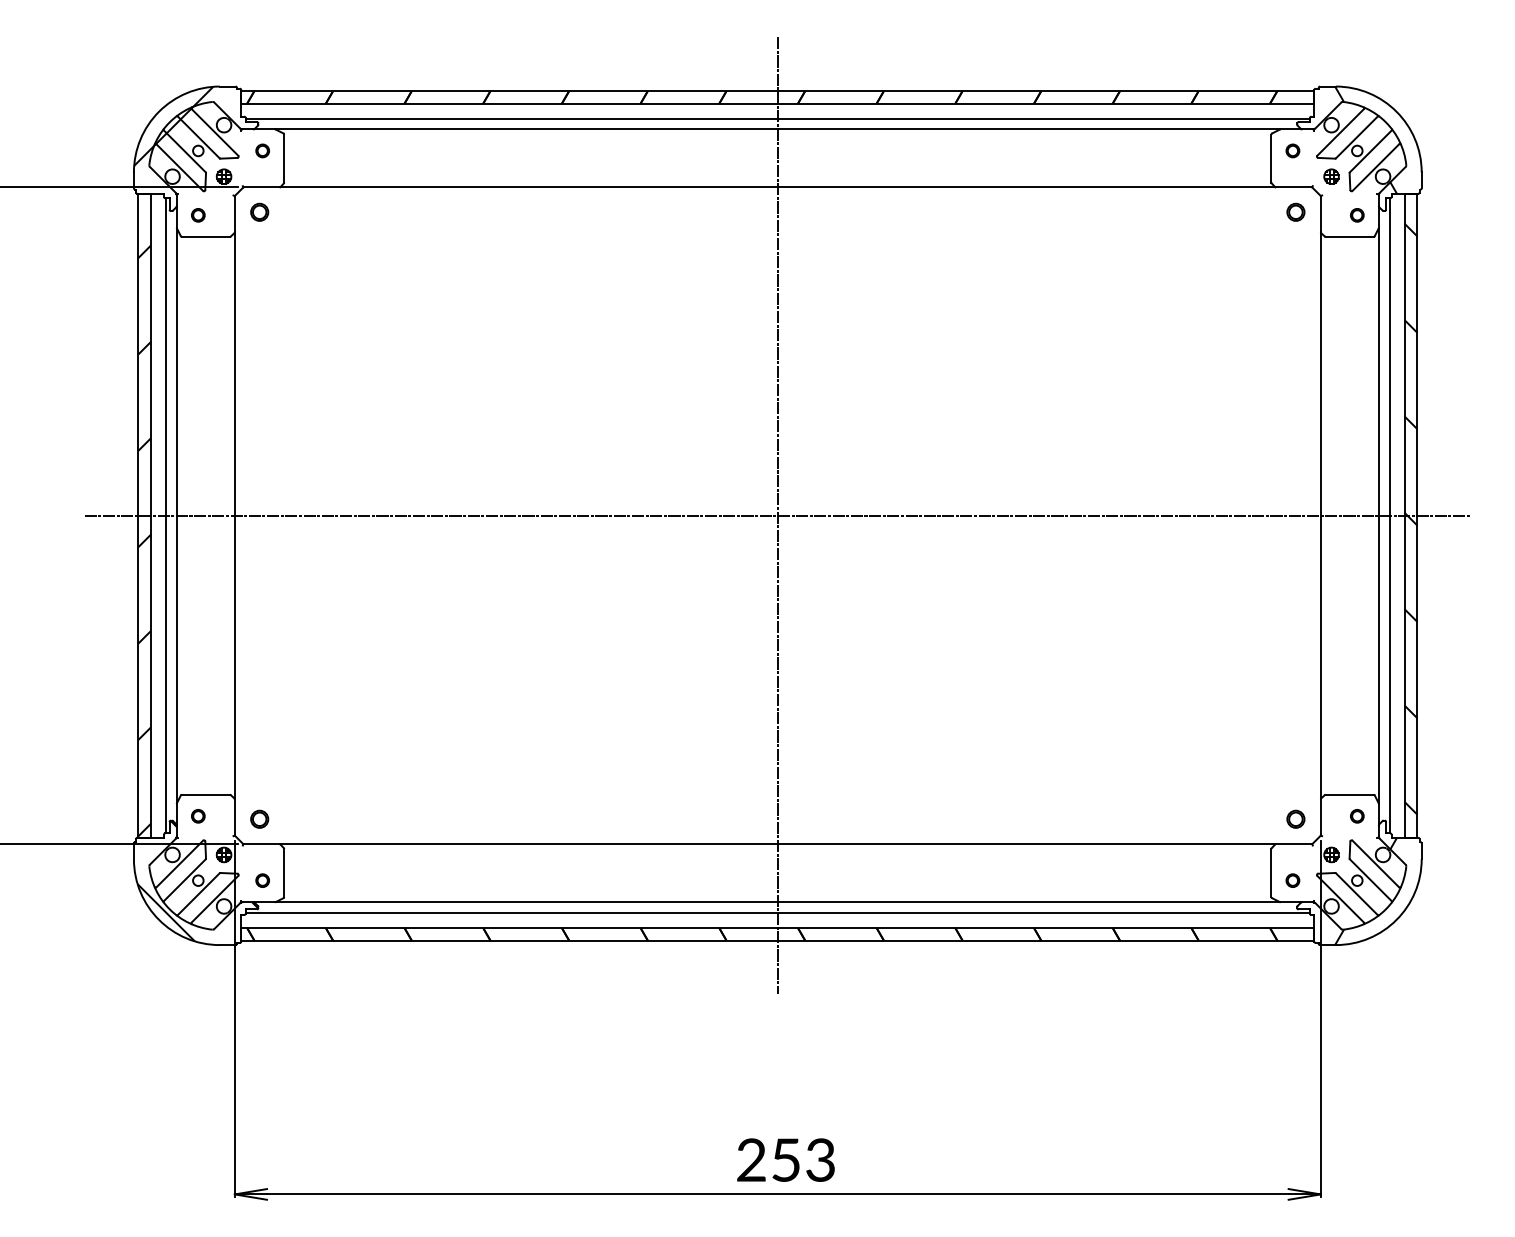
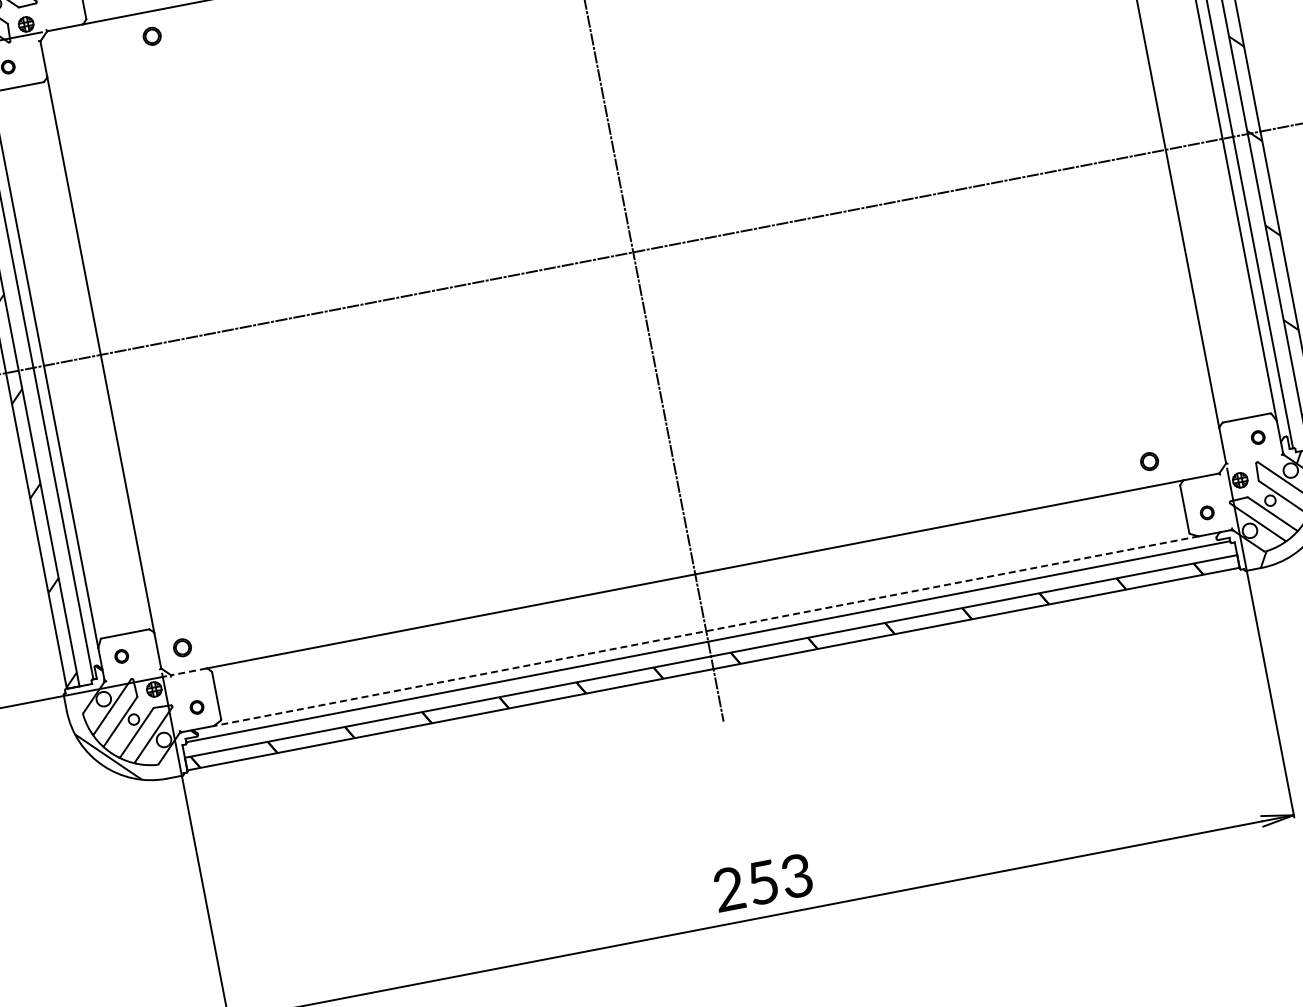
part: (259, 211) -> (151, 35), moved
part: (1295, 818) -> (1149, 460), moved
line: (261, 844) -> (189, 672), solid -> dashed
line: (777, 902) -> (705, 631), solid -> dashed

